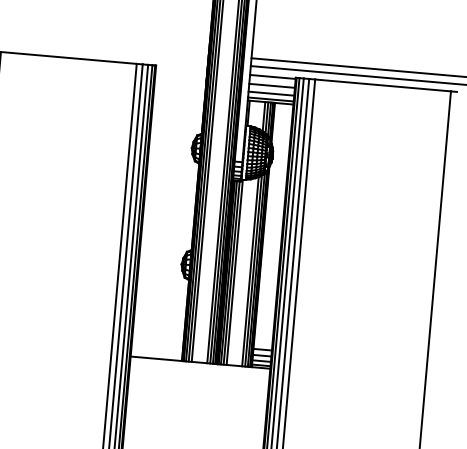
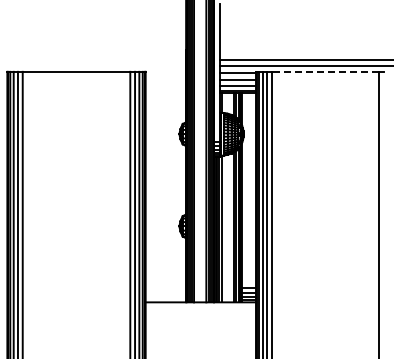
line: (383, 85) -> (325, 71), solid -> dashed

